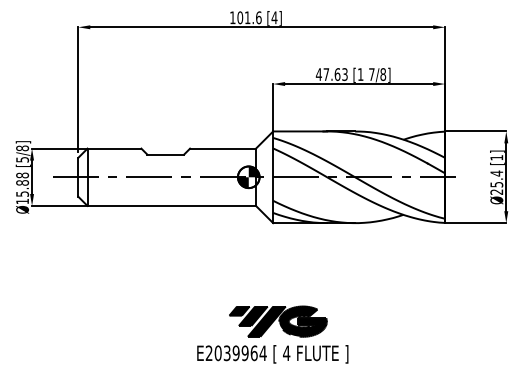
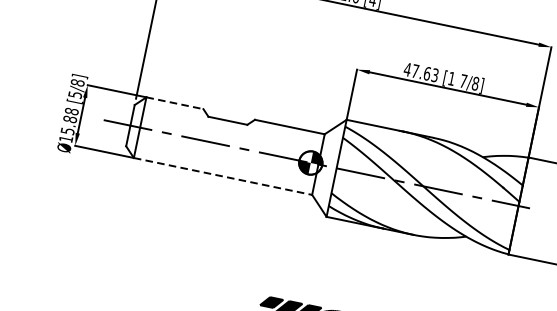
line: (114, 148) -> (175, 103), solid -> dashed
line: (172, 205) -> (223, 176), solid -> dashed

